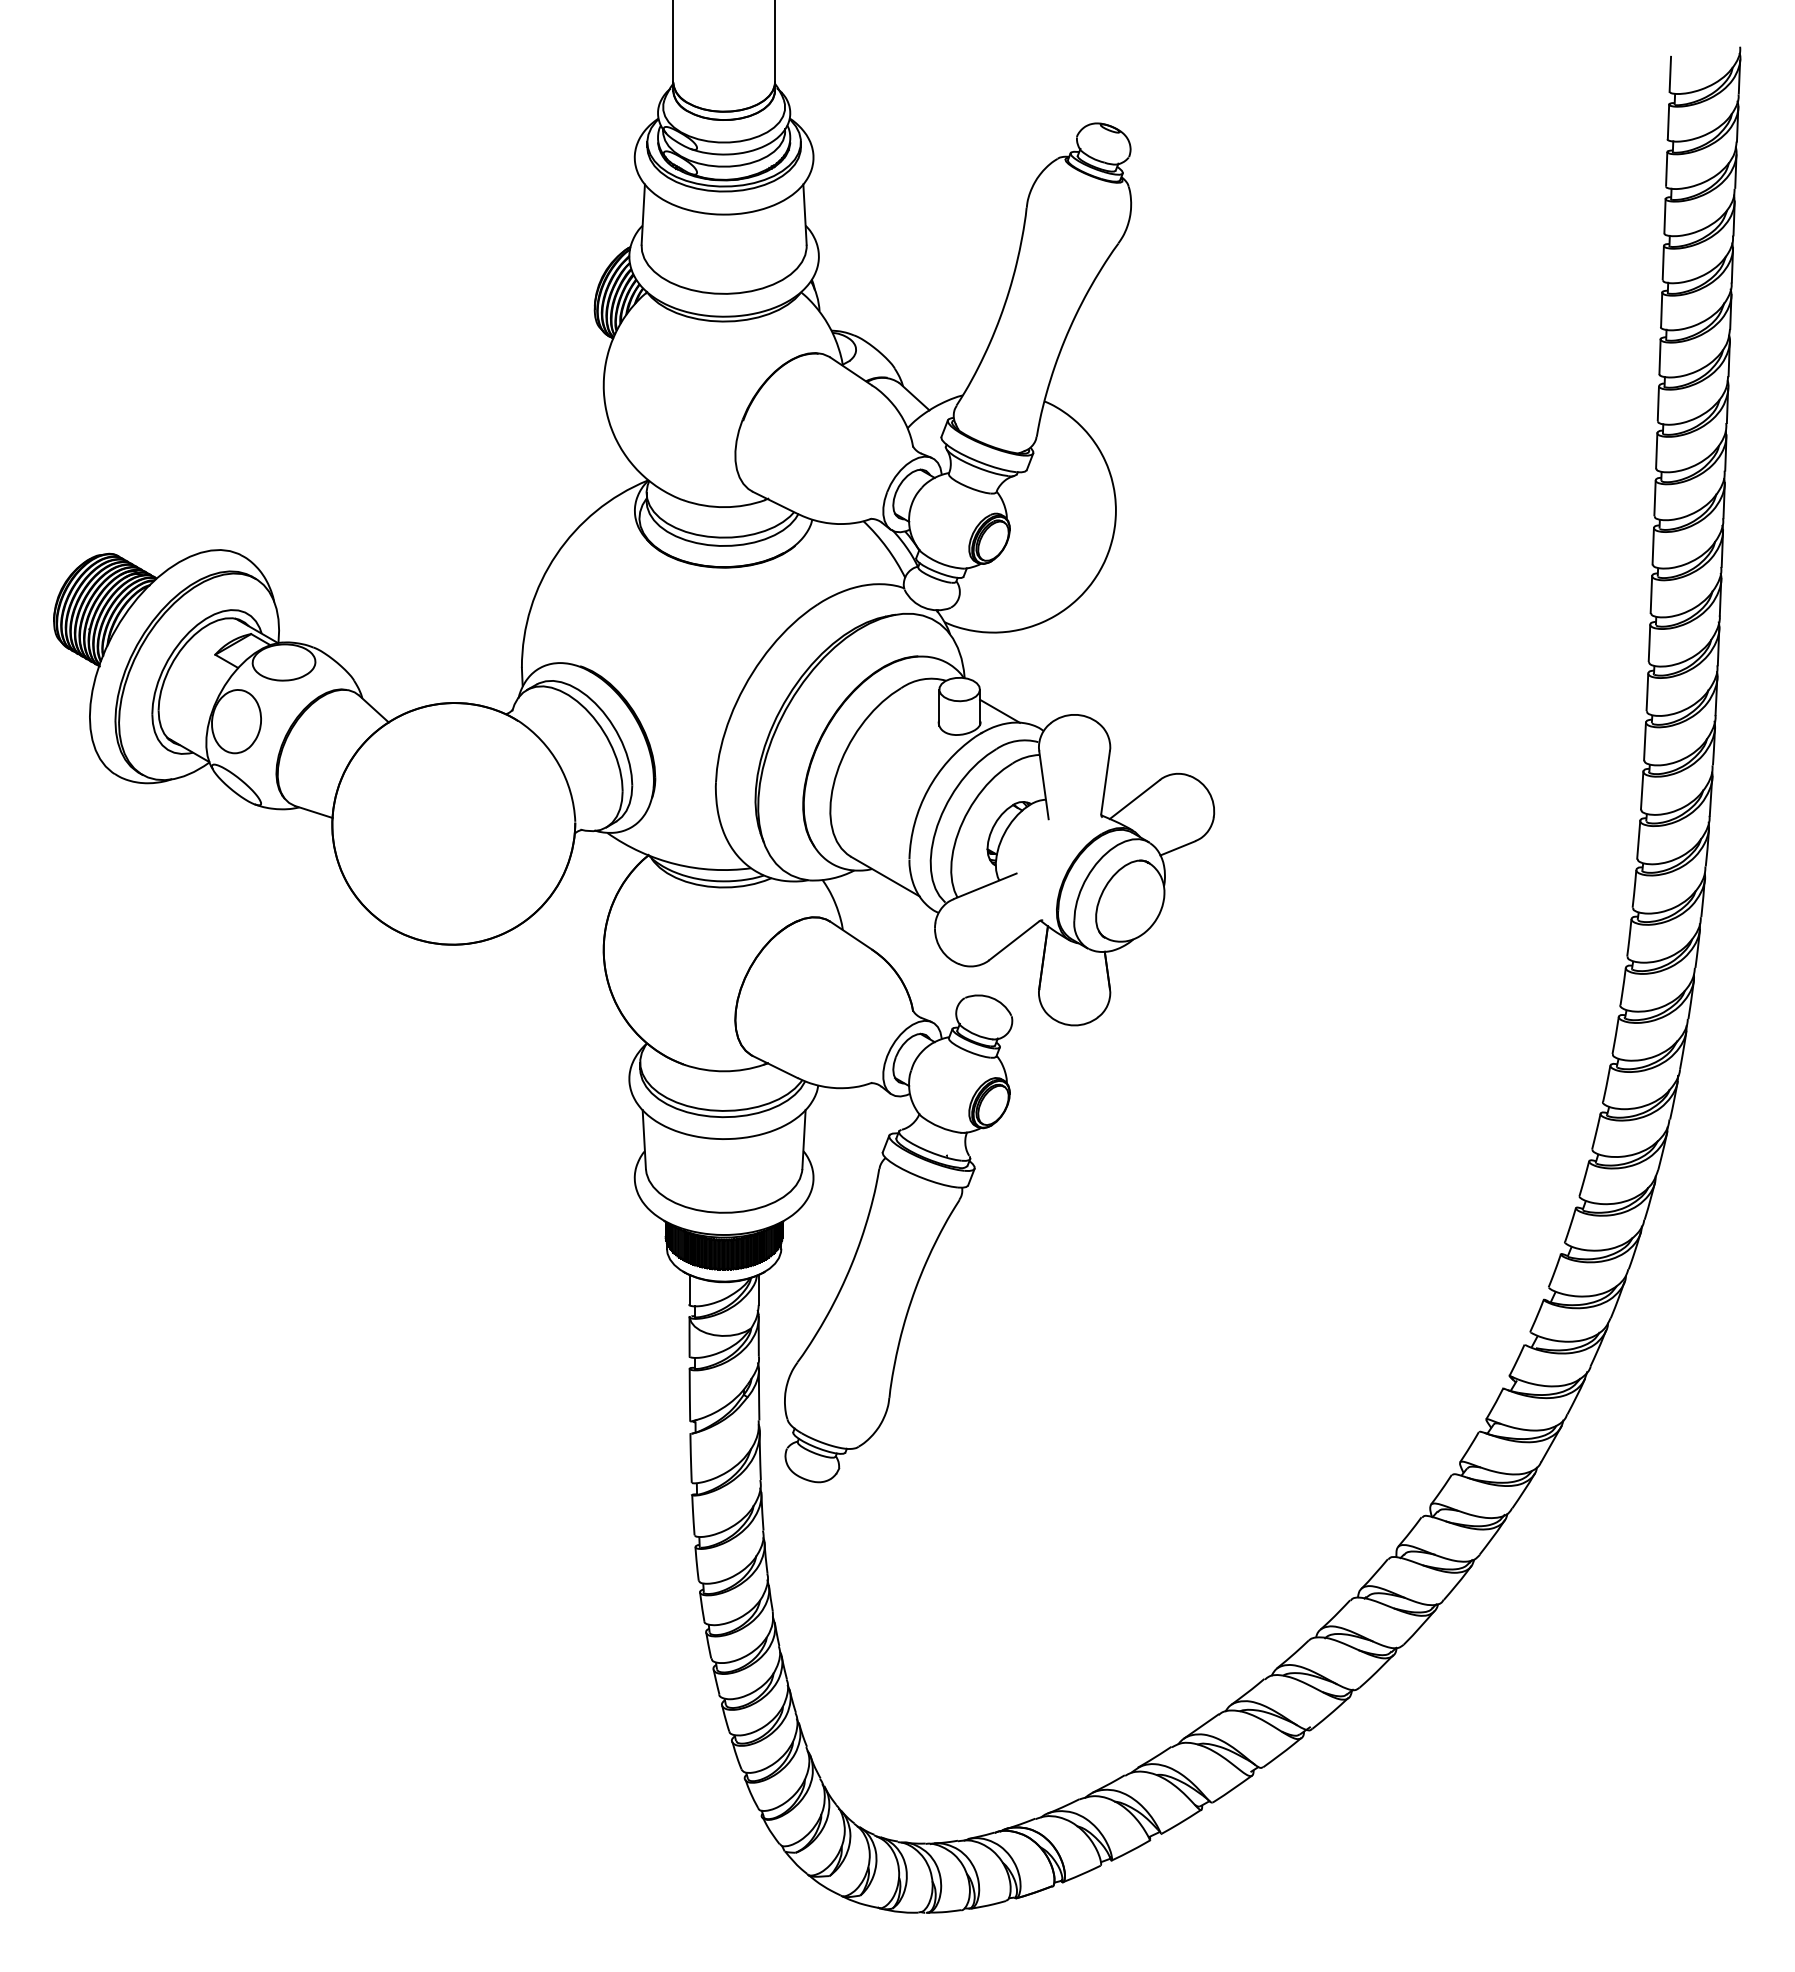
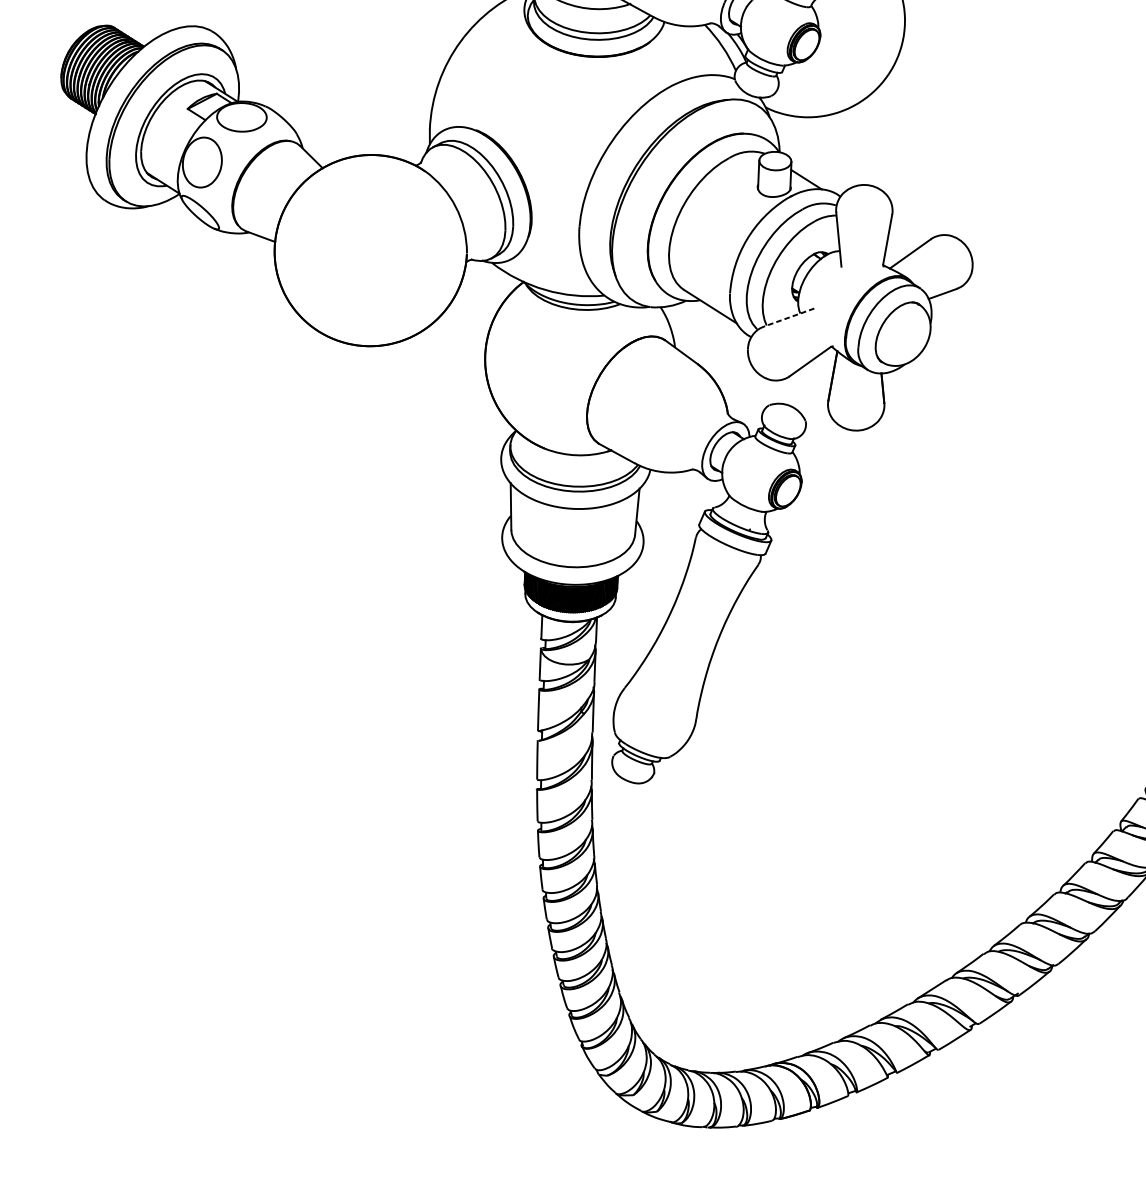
line: (985, 886) -> (789, 317), solid -> dashed

